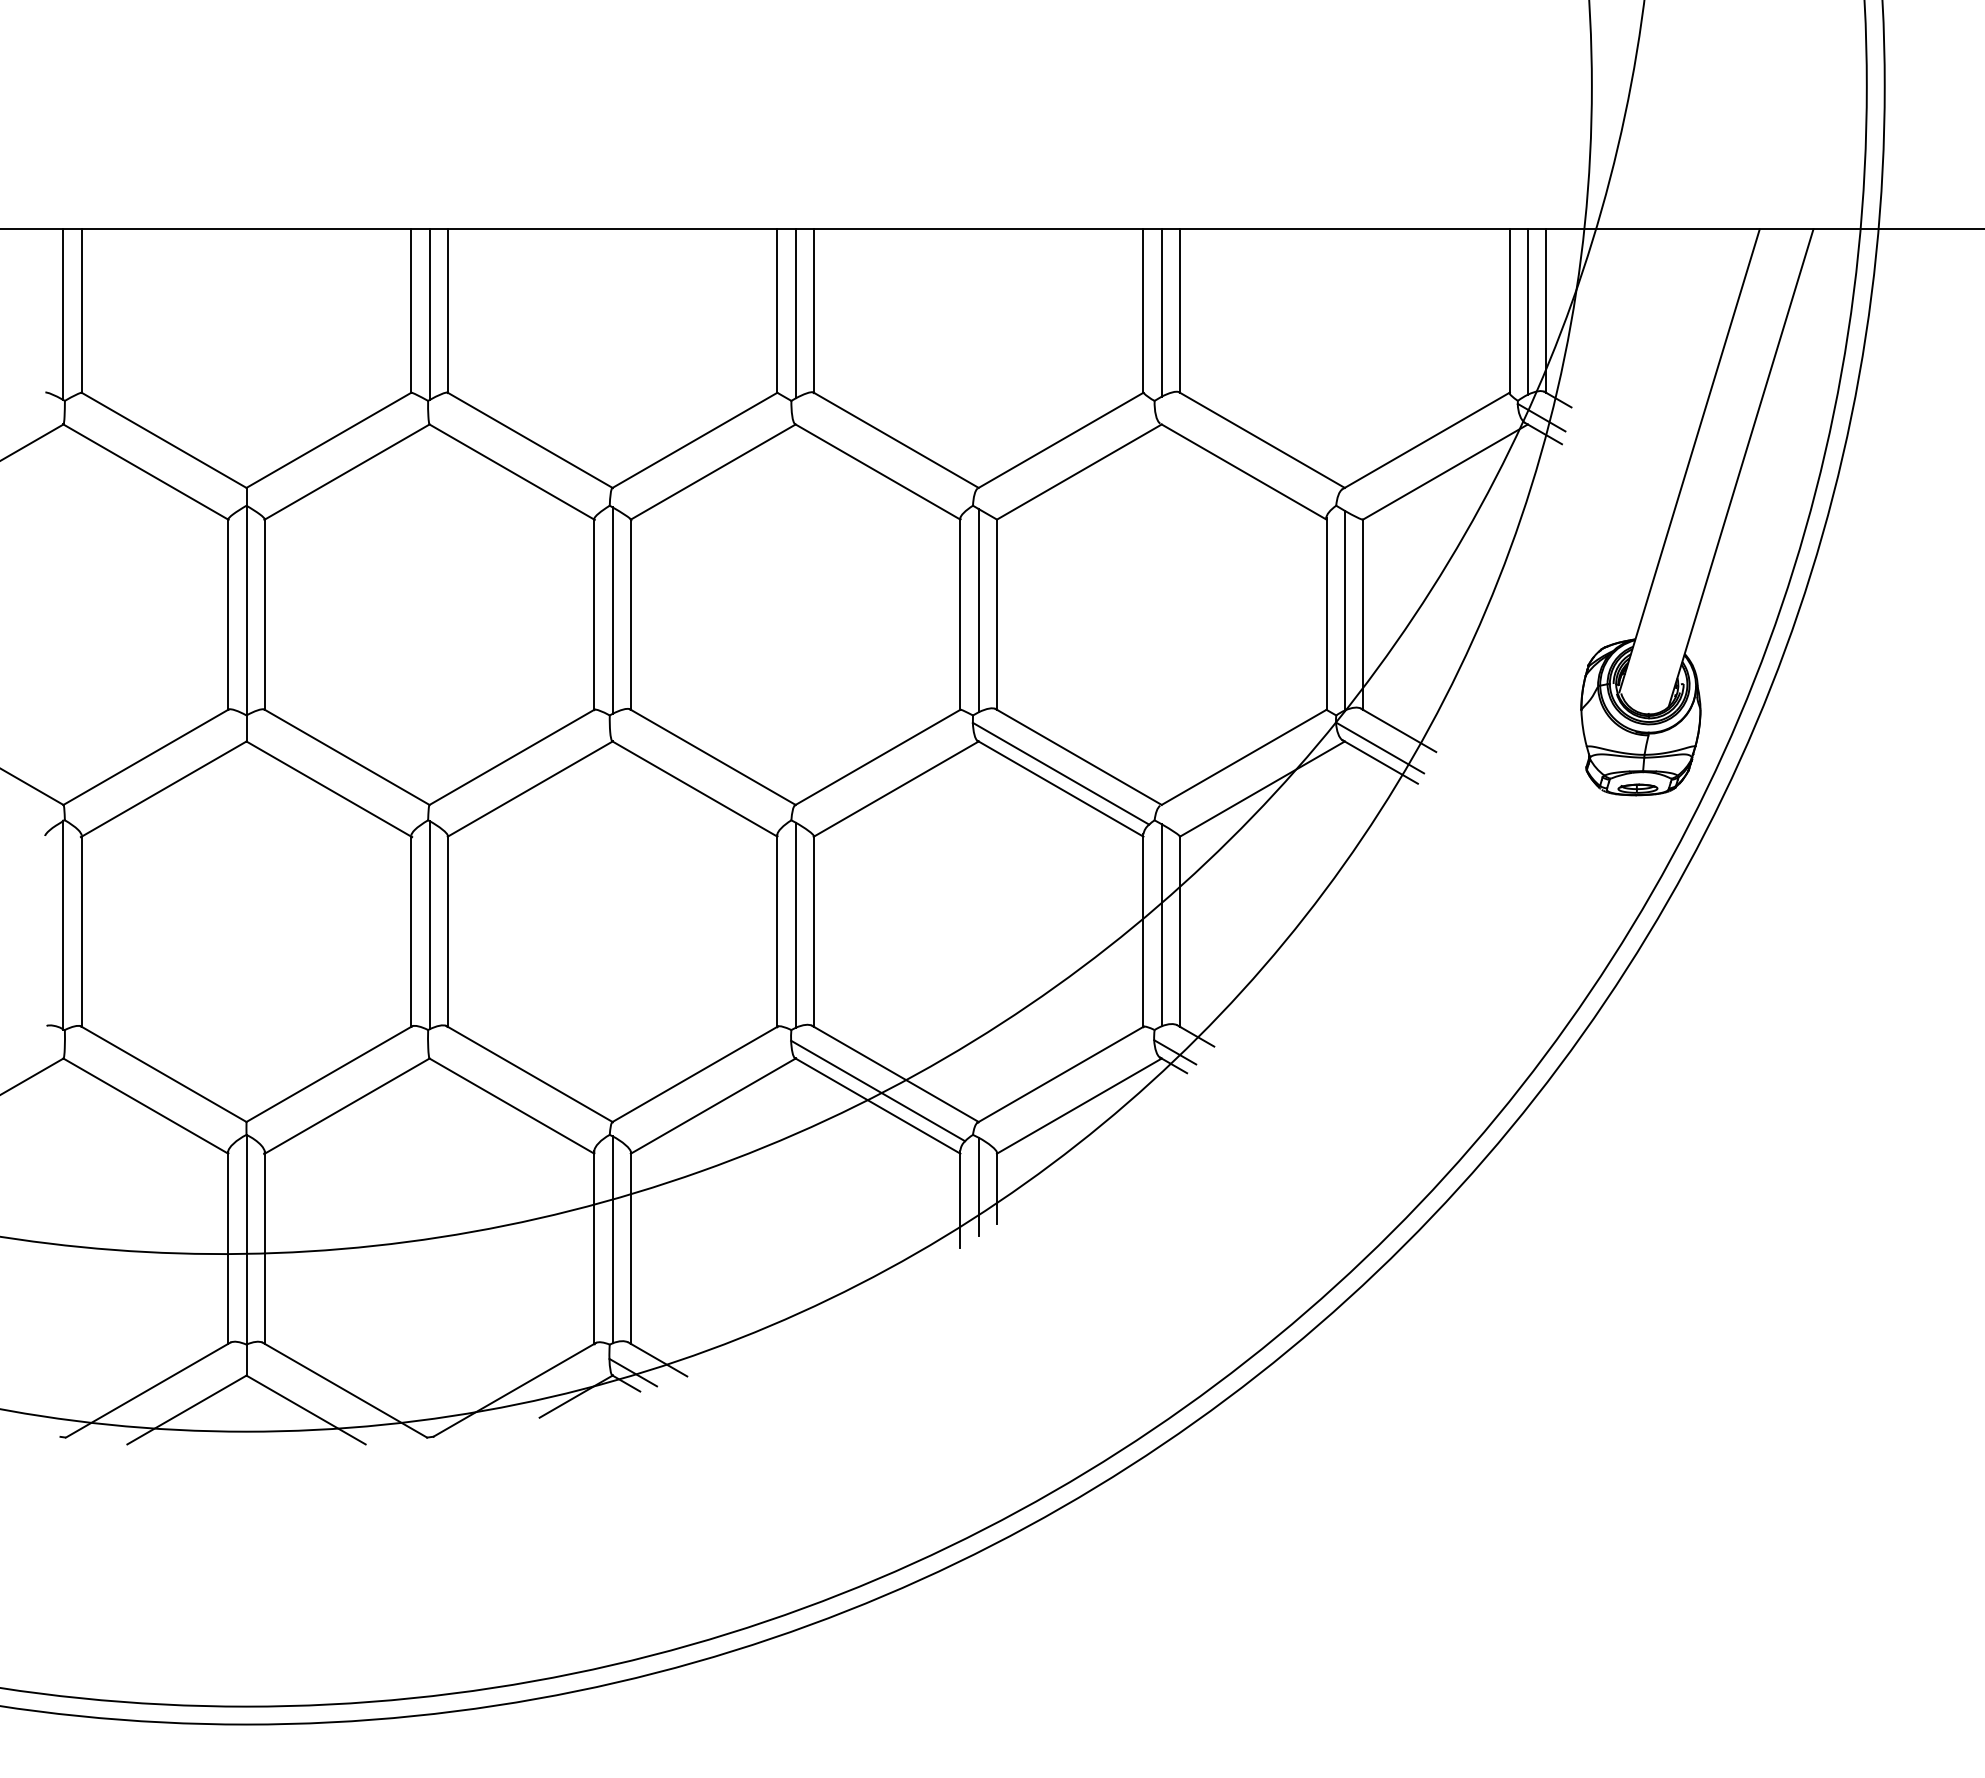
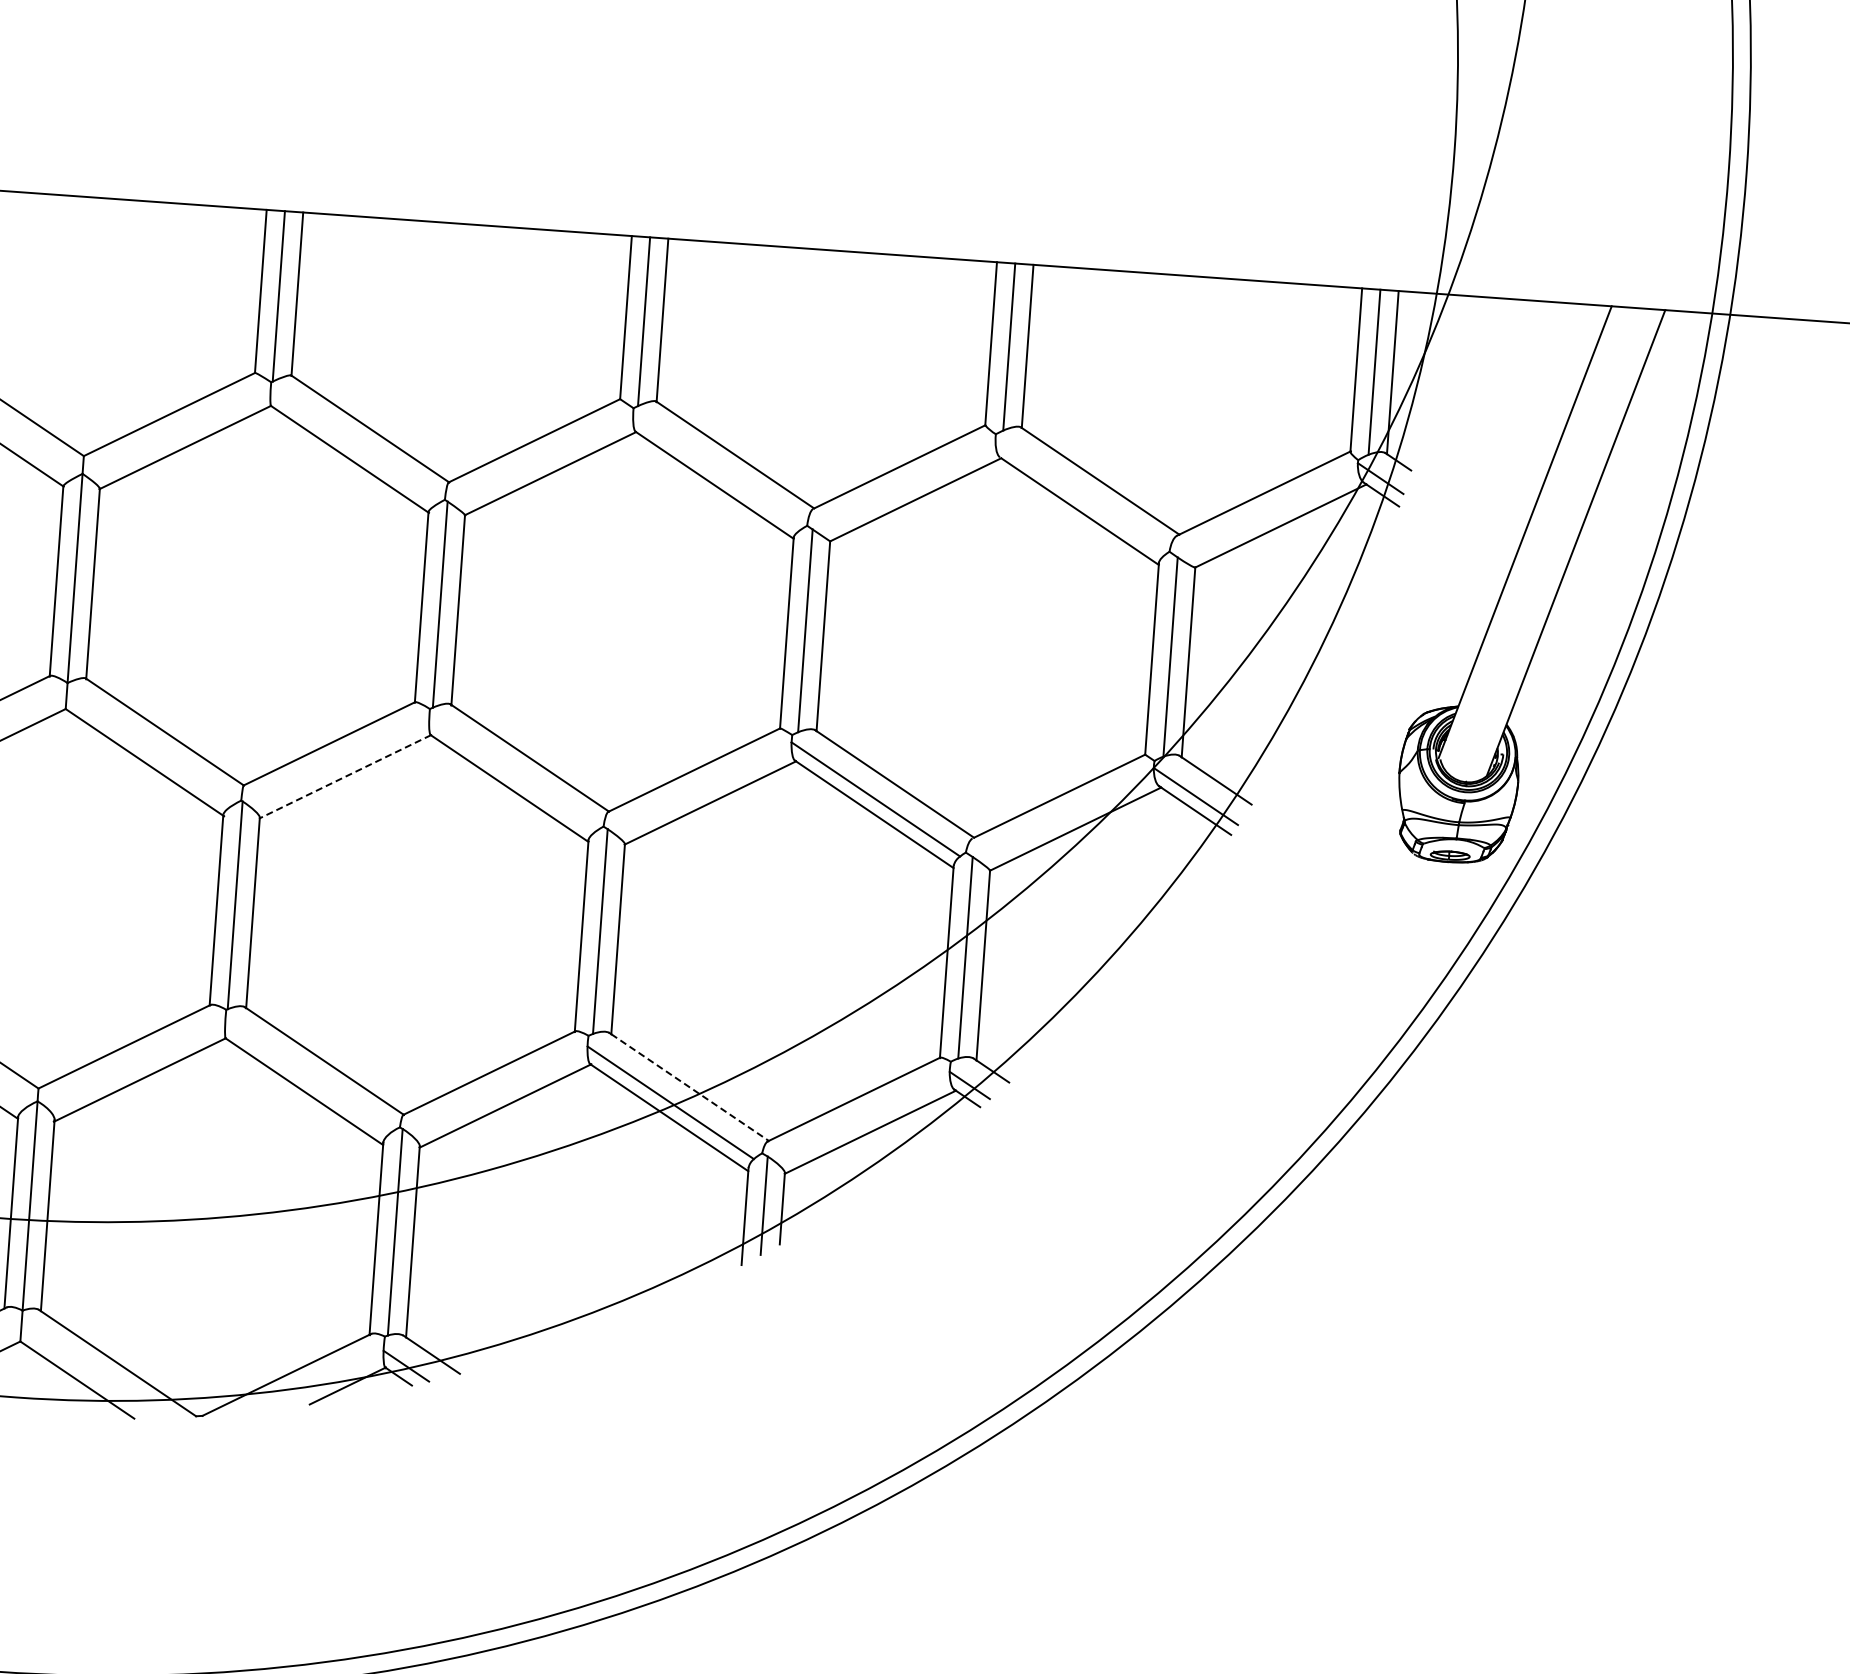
line: (529, 789) -> (344, 777), solid -> dashed
line: (896, 1074) -> (690, 1087), solid -> dashed

